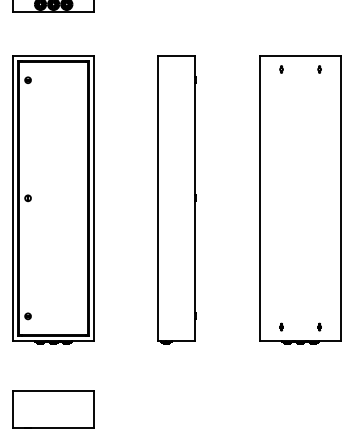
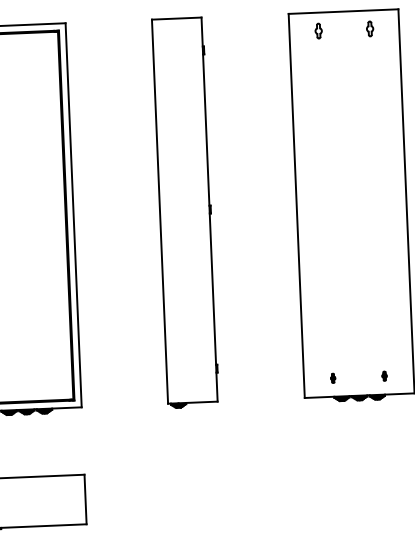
part: (281, 69) -> (318, 31), size x1.6
part: (319, 69) -> (369, 28), size x1.6

